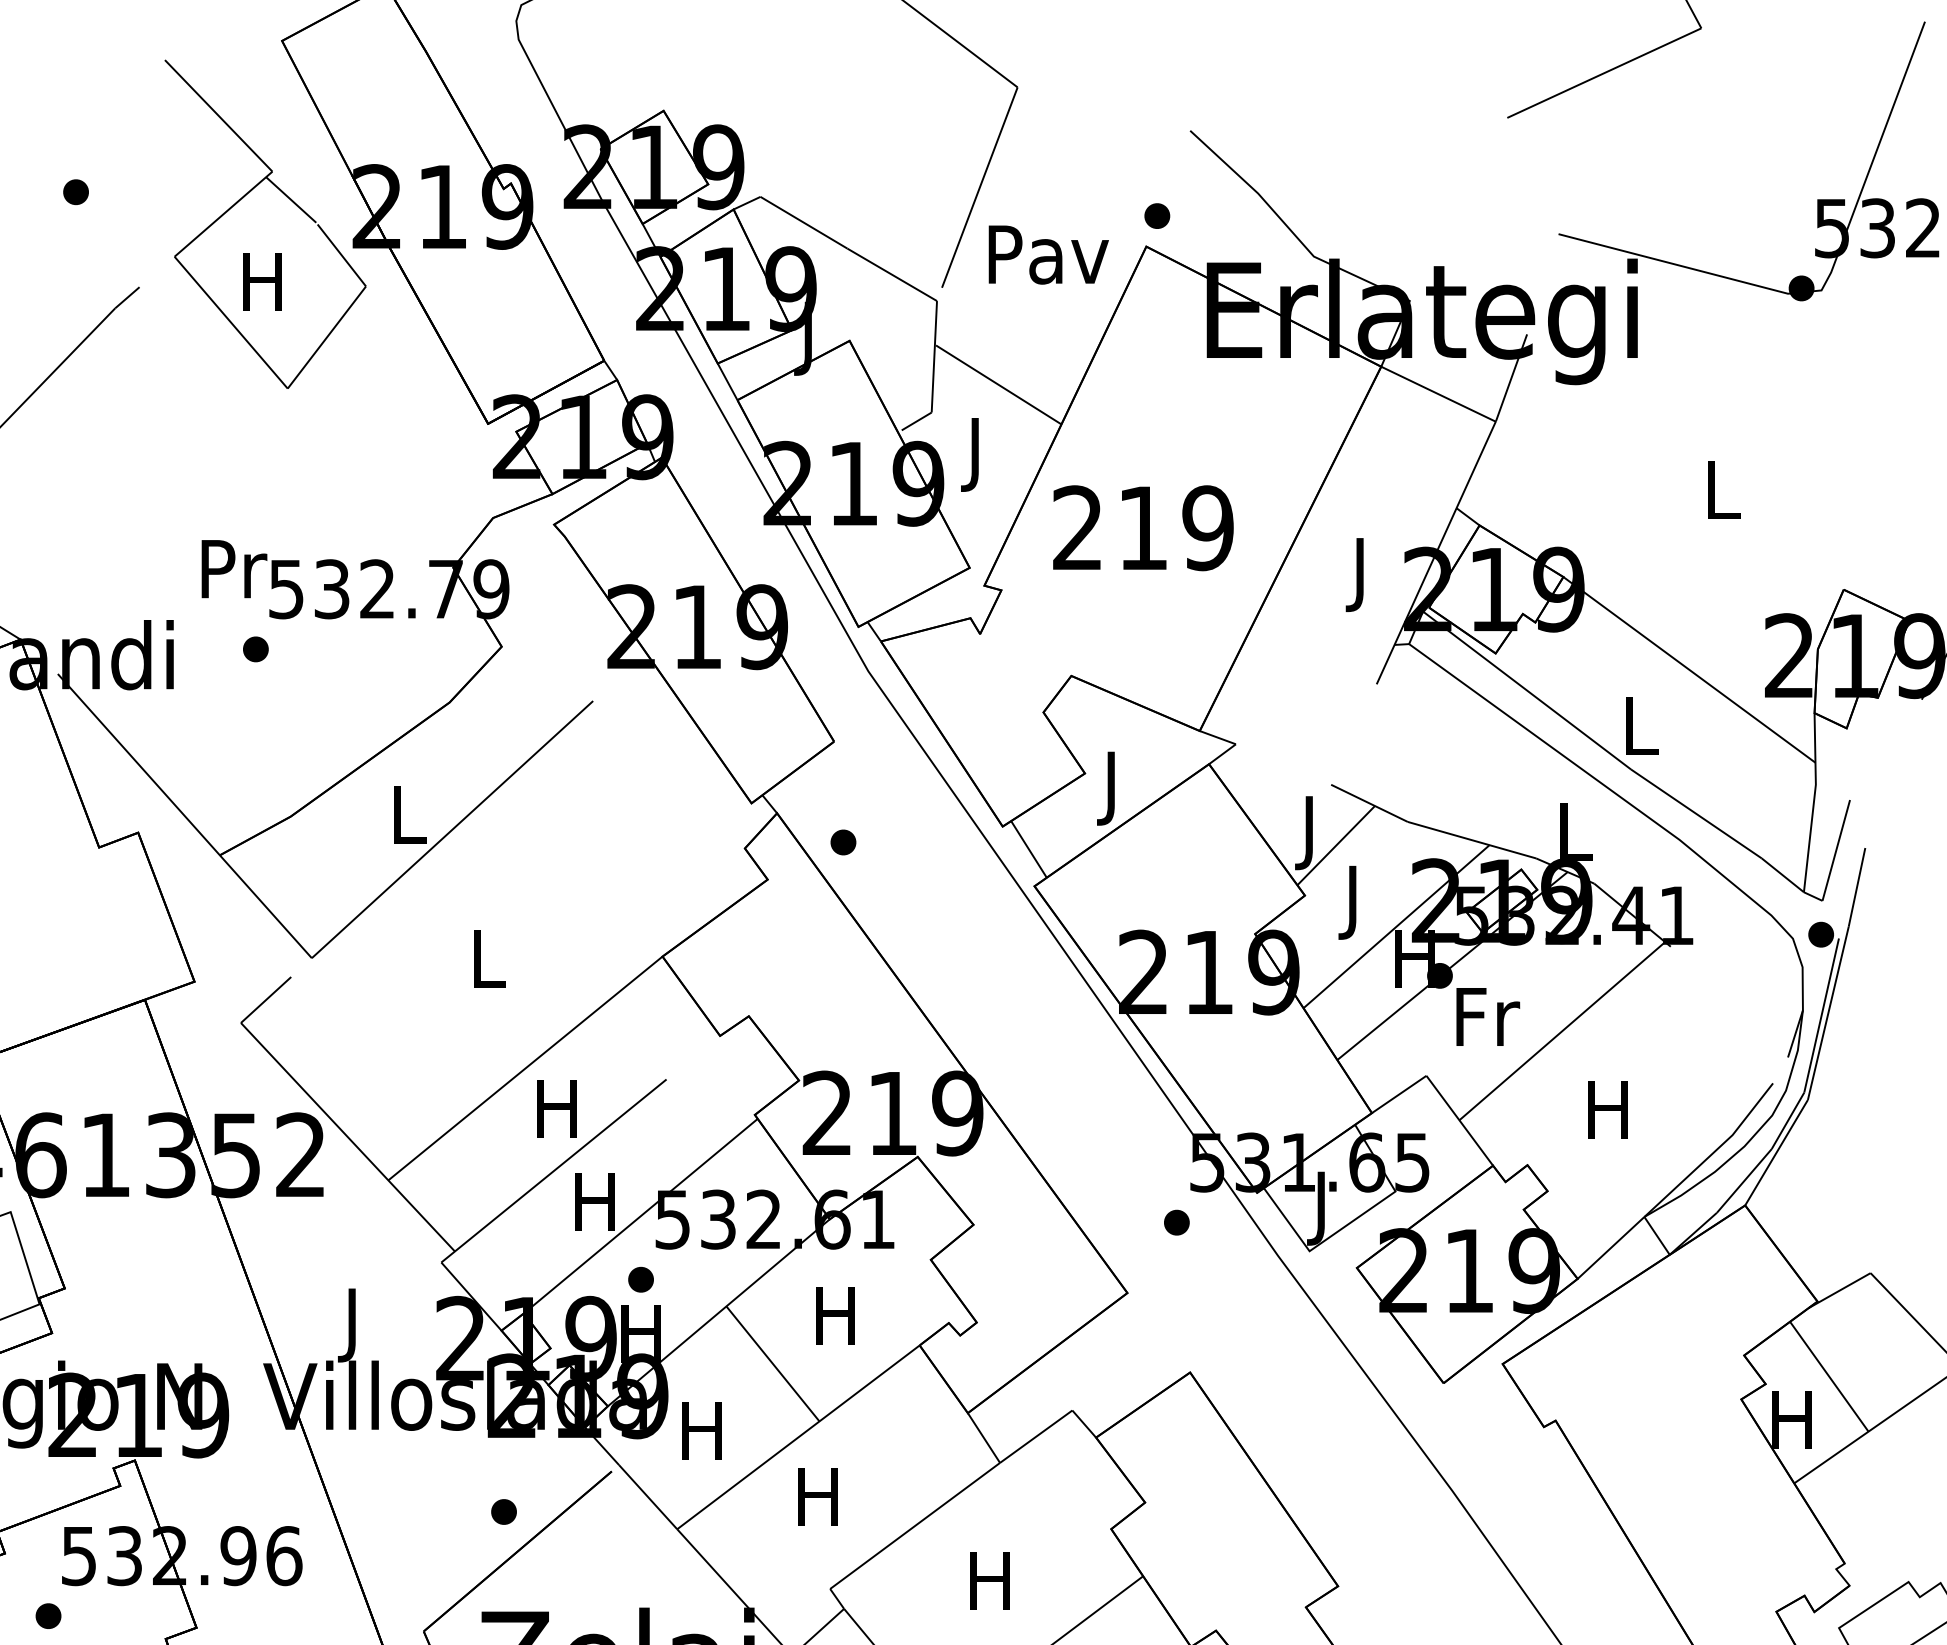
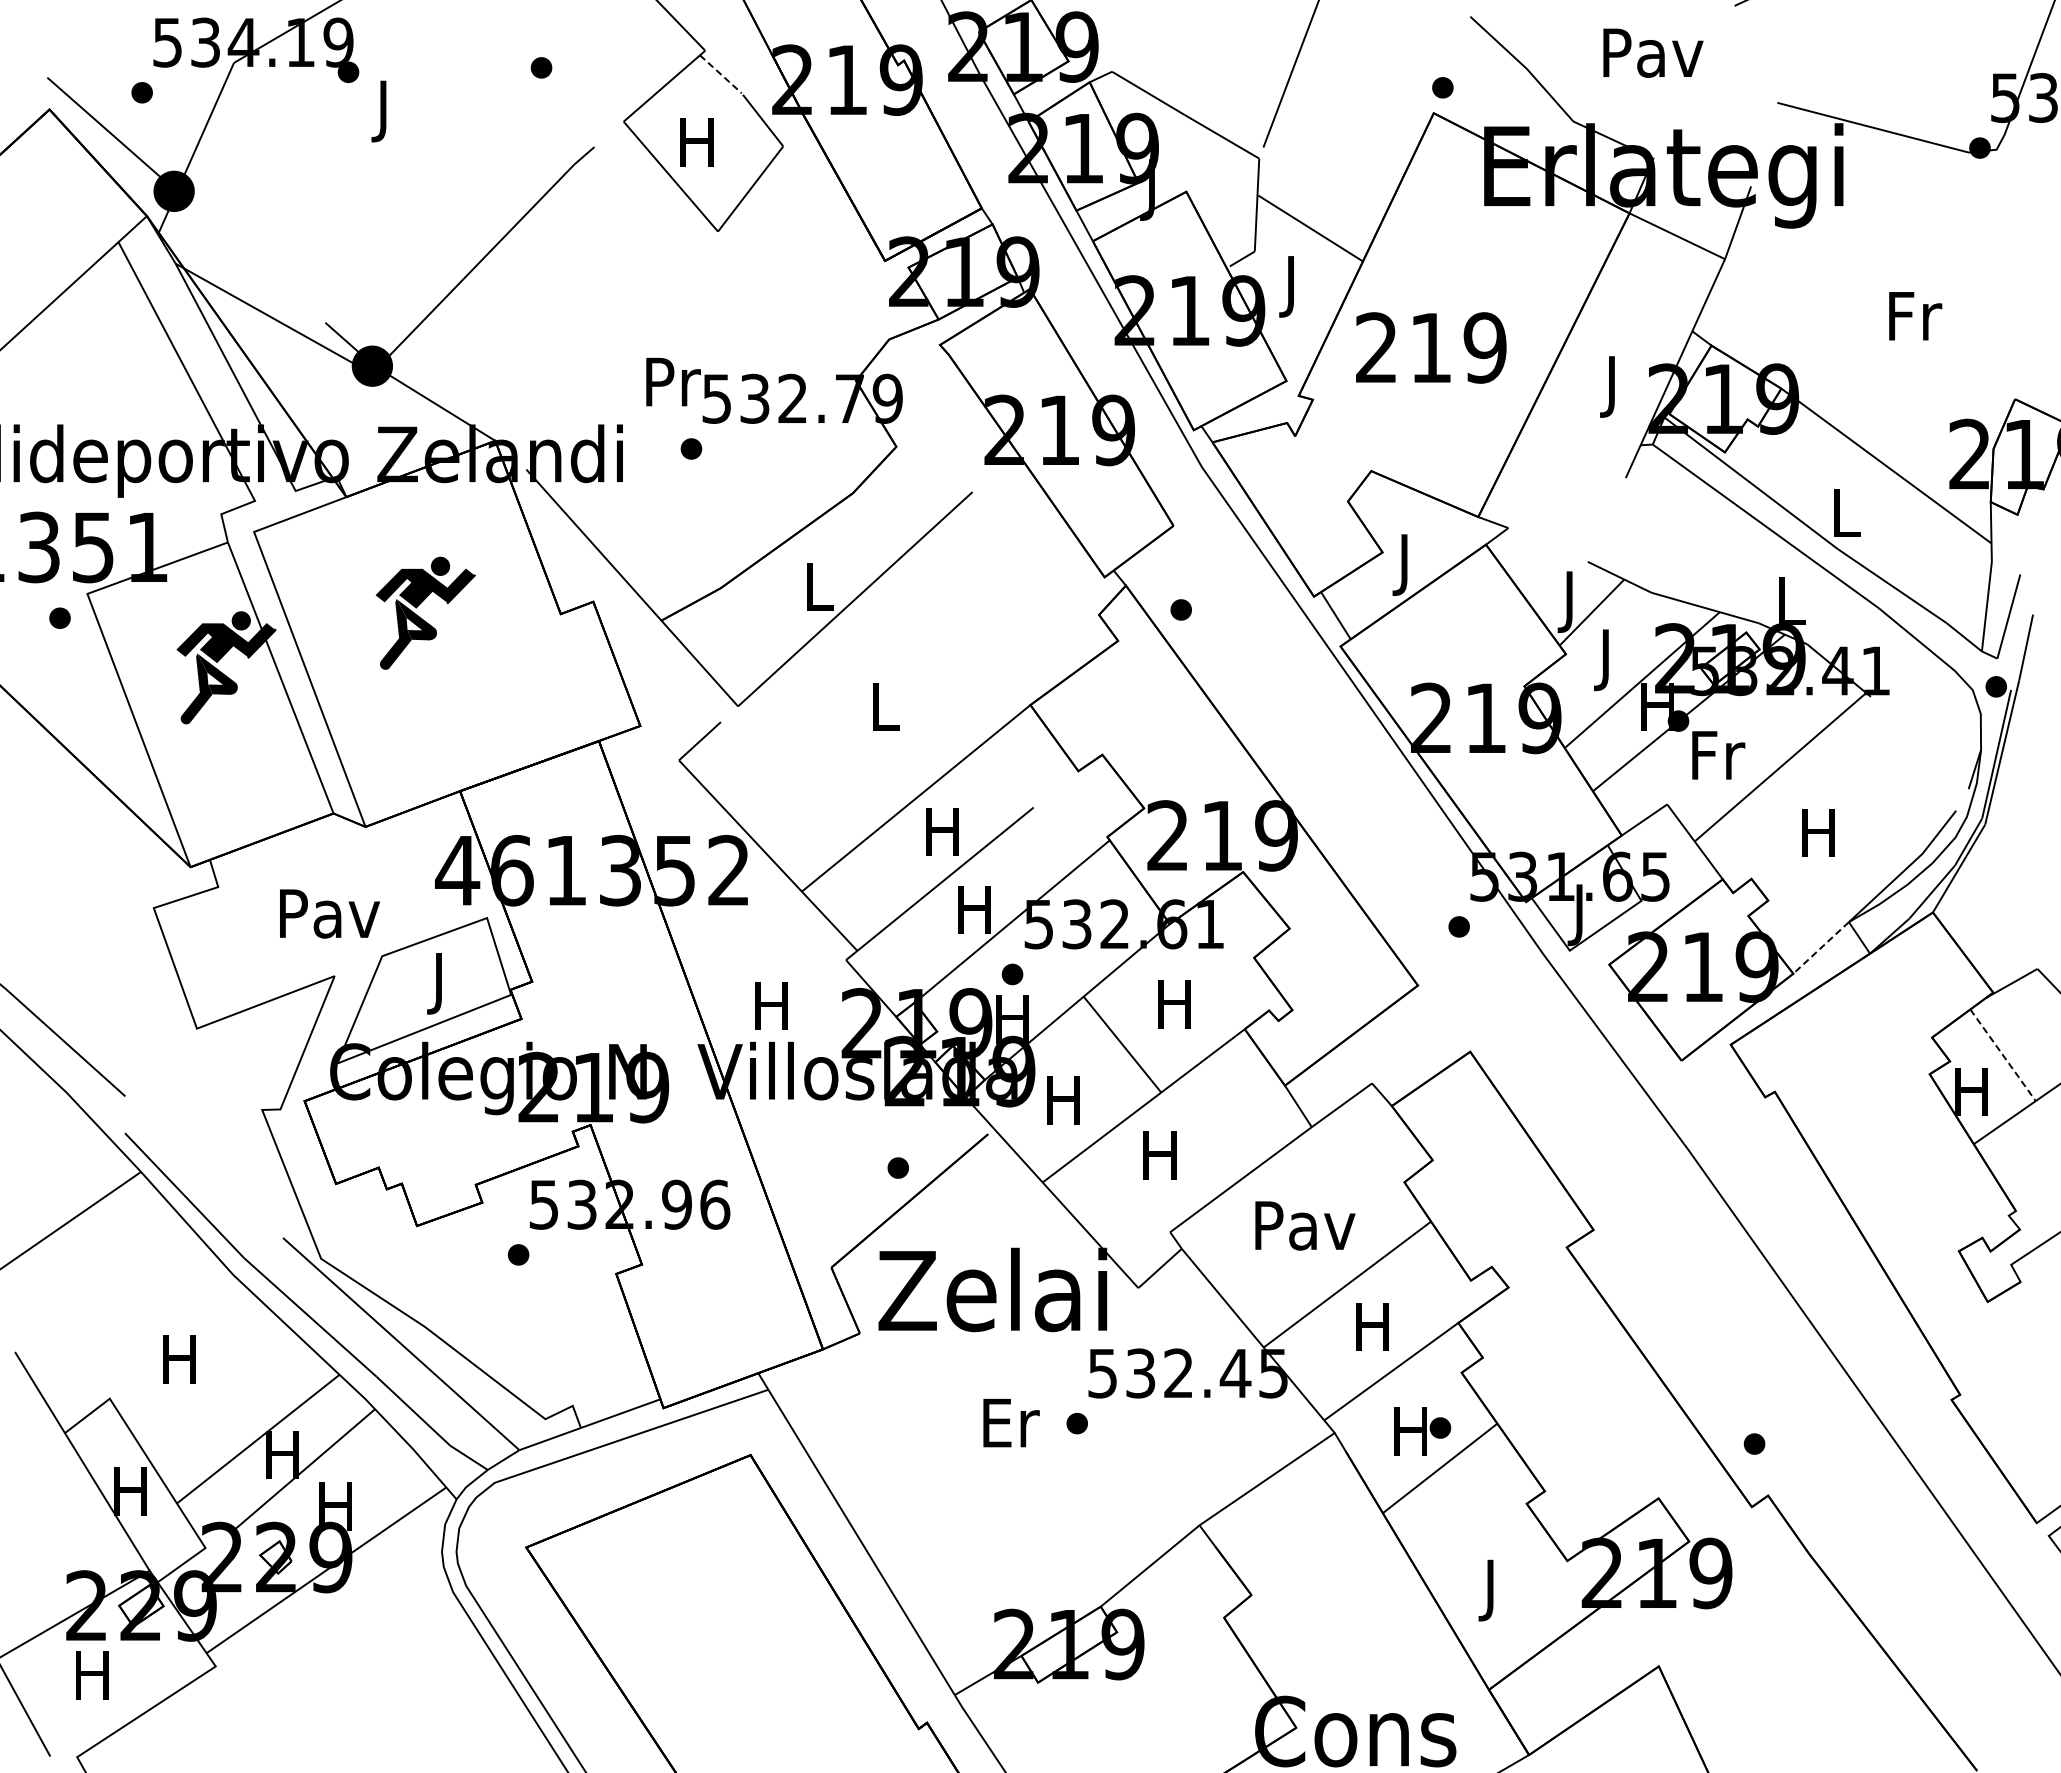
line: (291, 200) -> (721, 74), solid -> dashed
text: (1048, 254) -> (1653, 52), moved
text: (1724, 490) -> (1915, 316), L -> Fr
line: (1611, 1247) -> (1821, 947), solid -> dashed
text: (351, 1325) -> (771, 1012), J -> H
line: (1829, 1376) -> (2003, 1055), solid -> dashed
text: (992, 1580) -> (1305, 1225), H -> Pav

